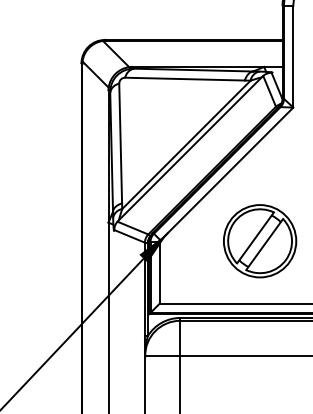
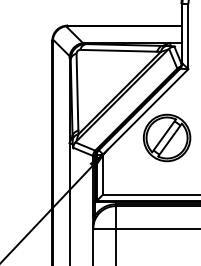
part: (259, 240) -> (166, 137), moved

